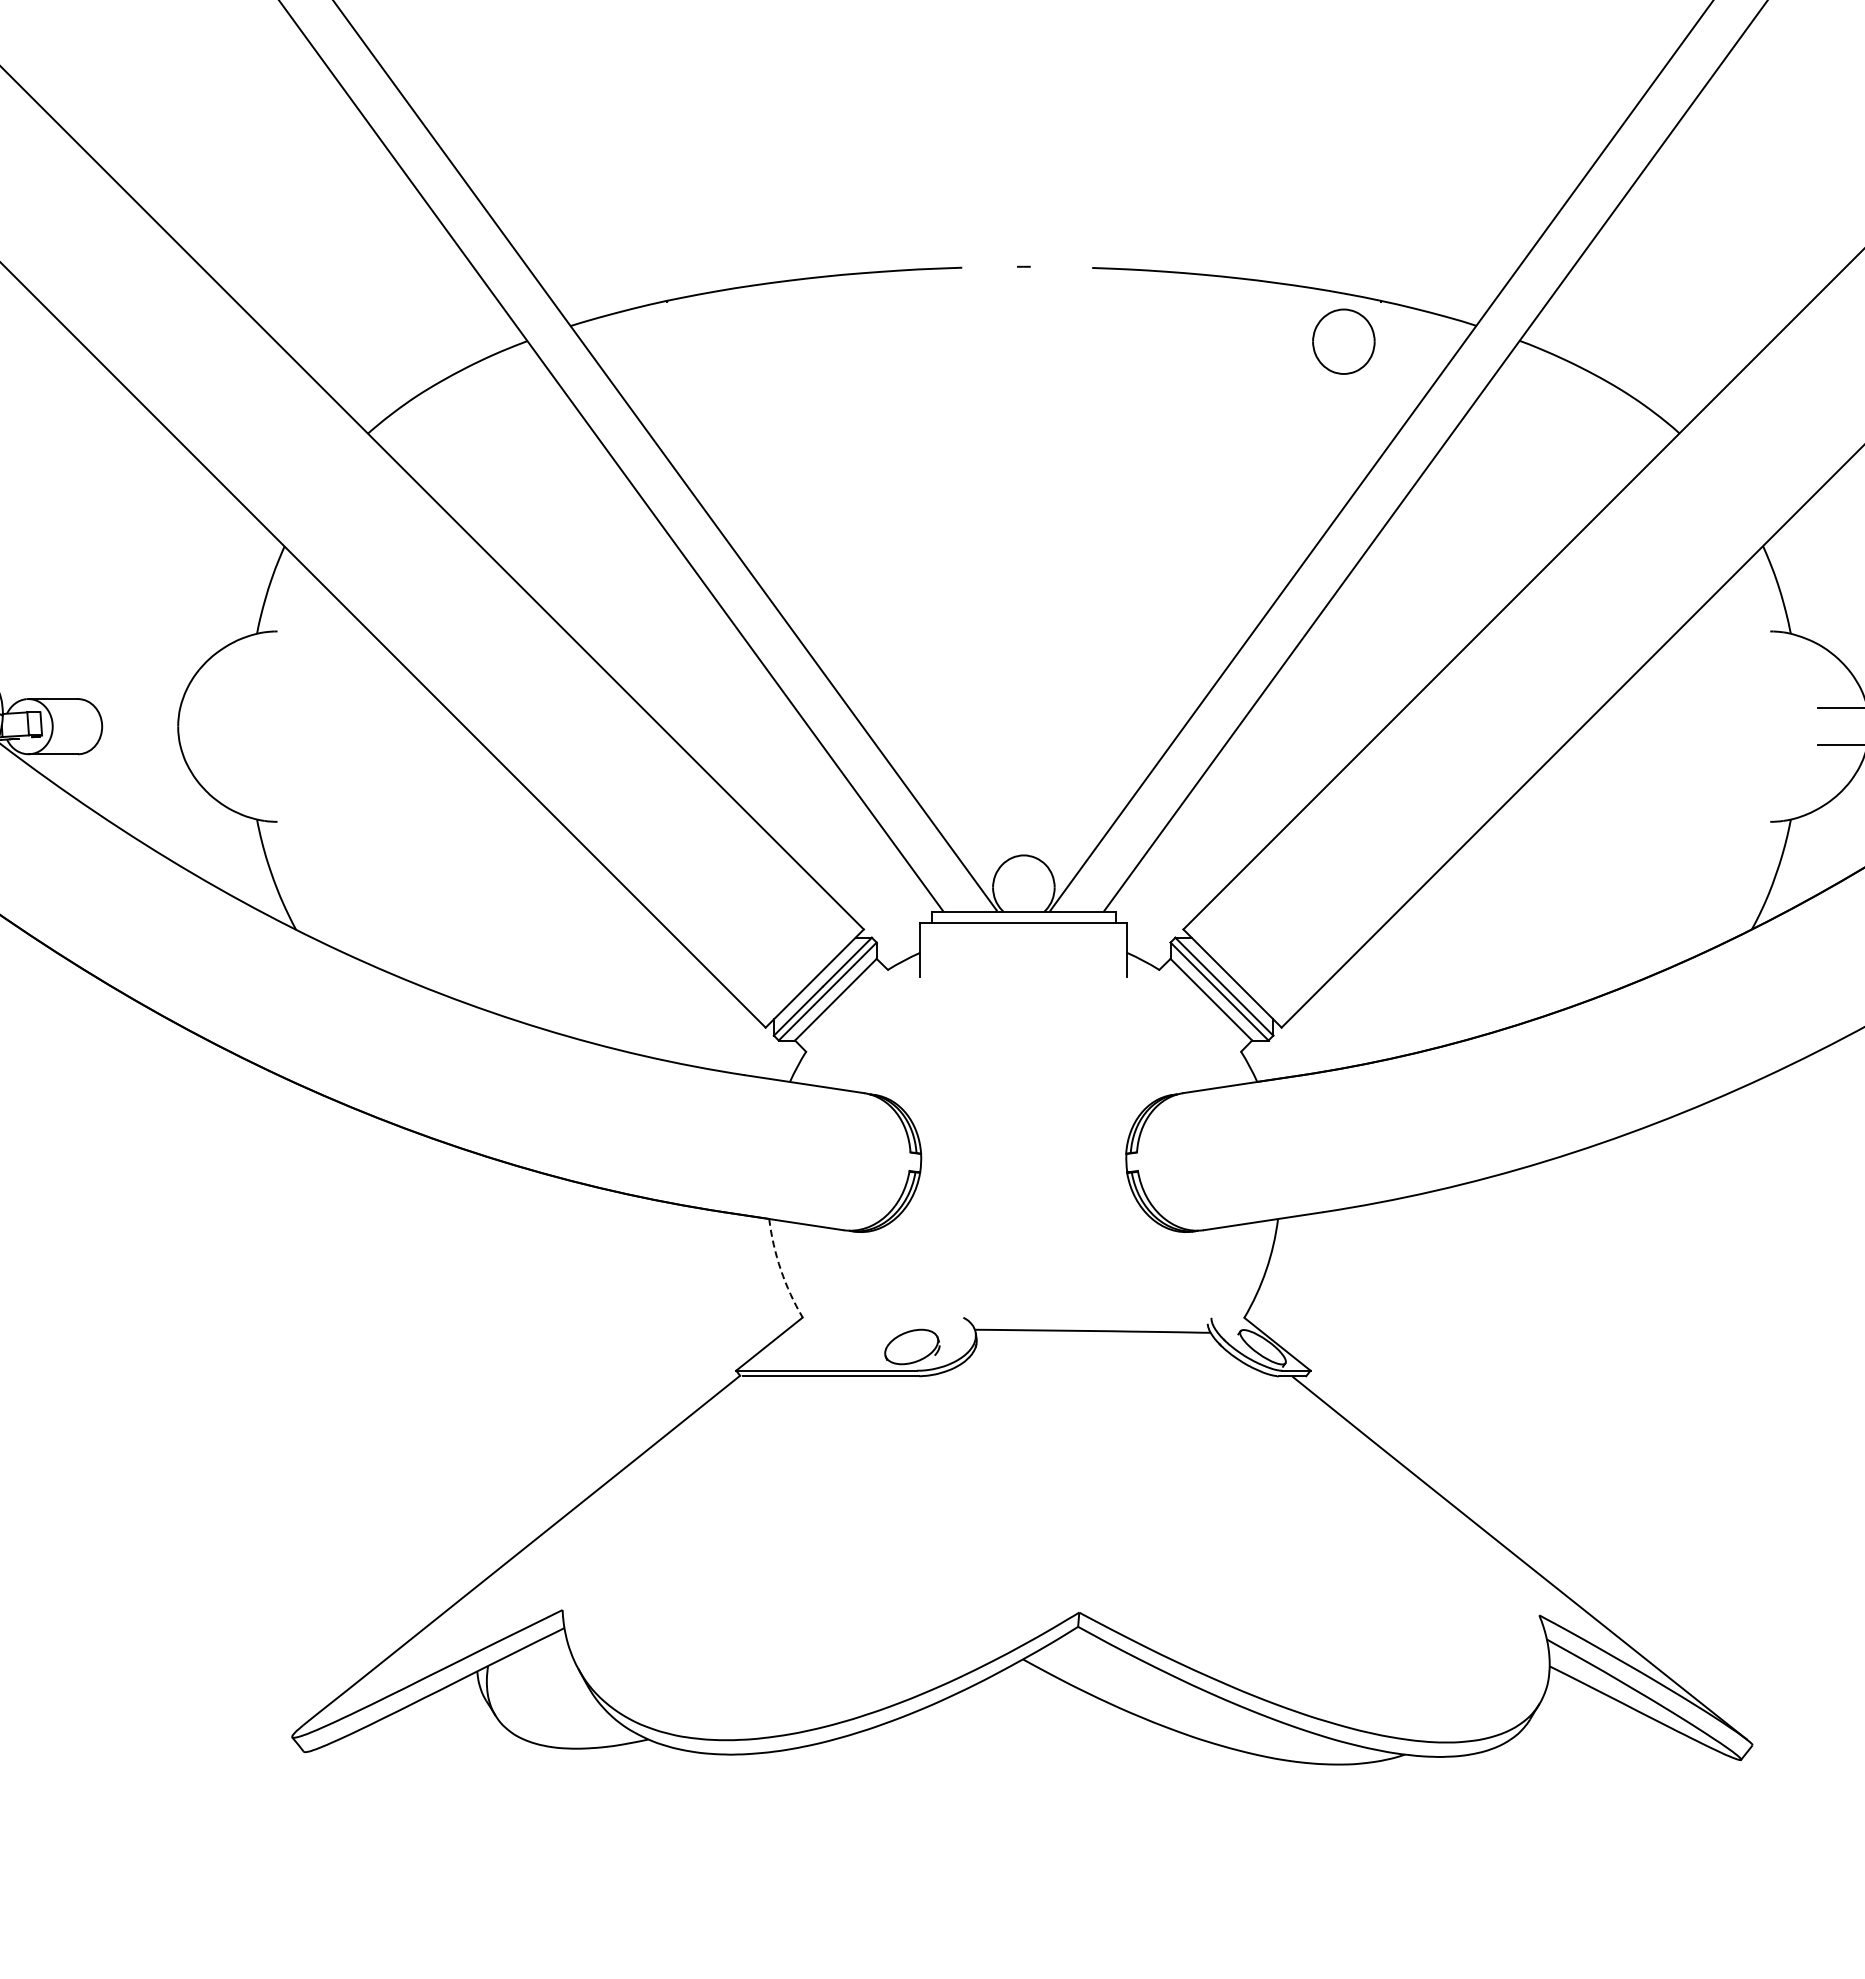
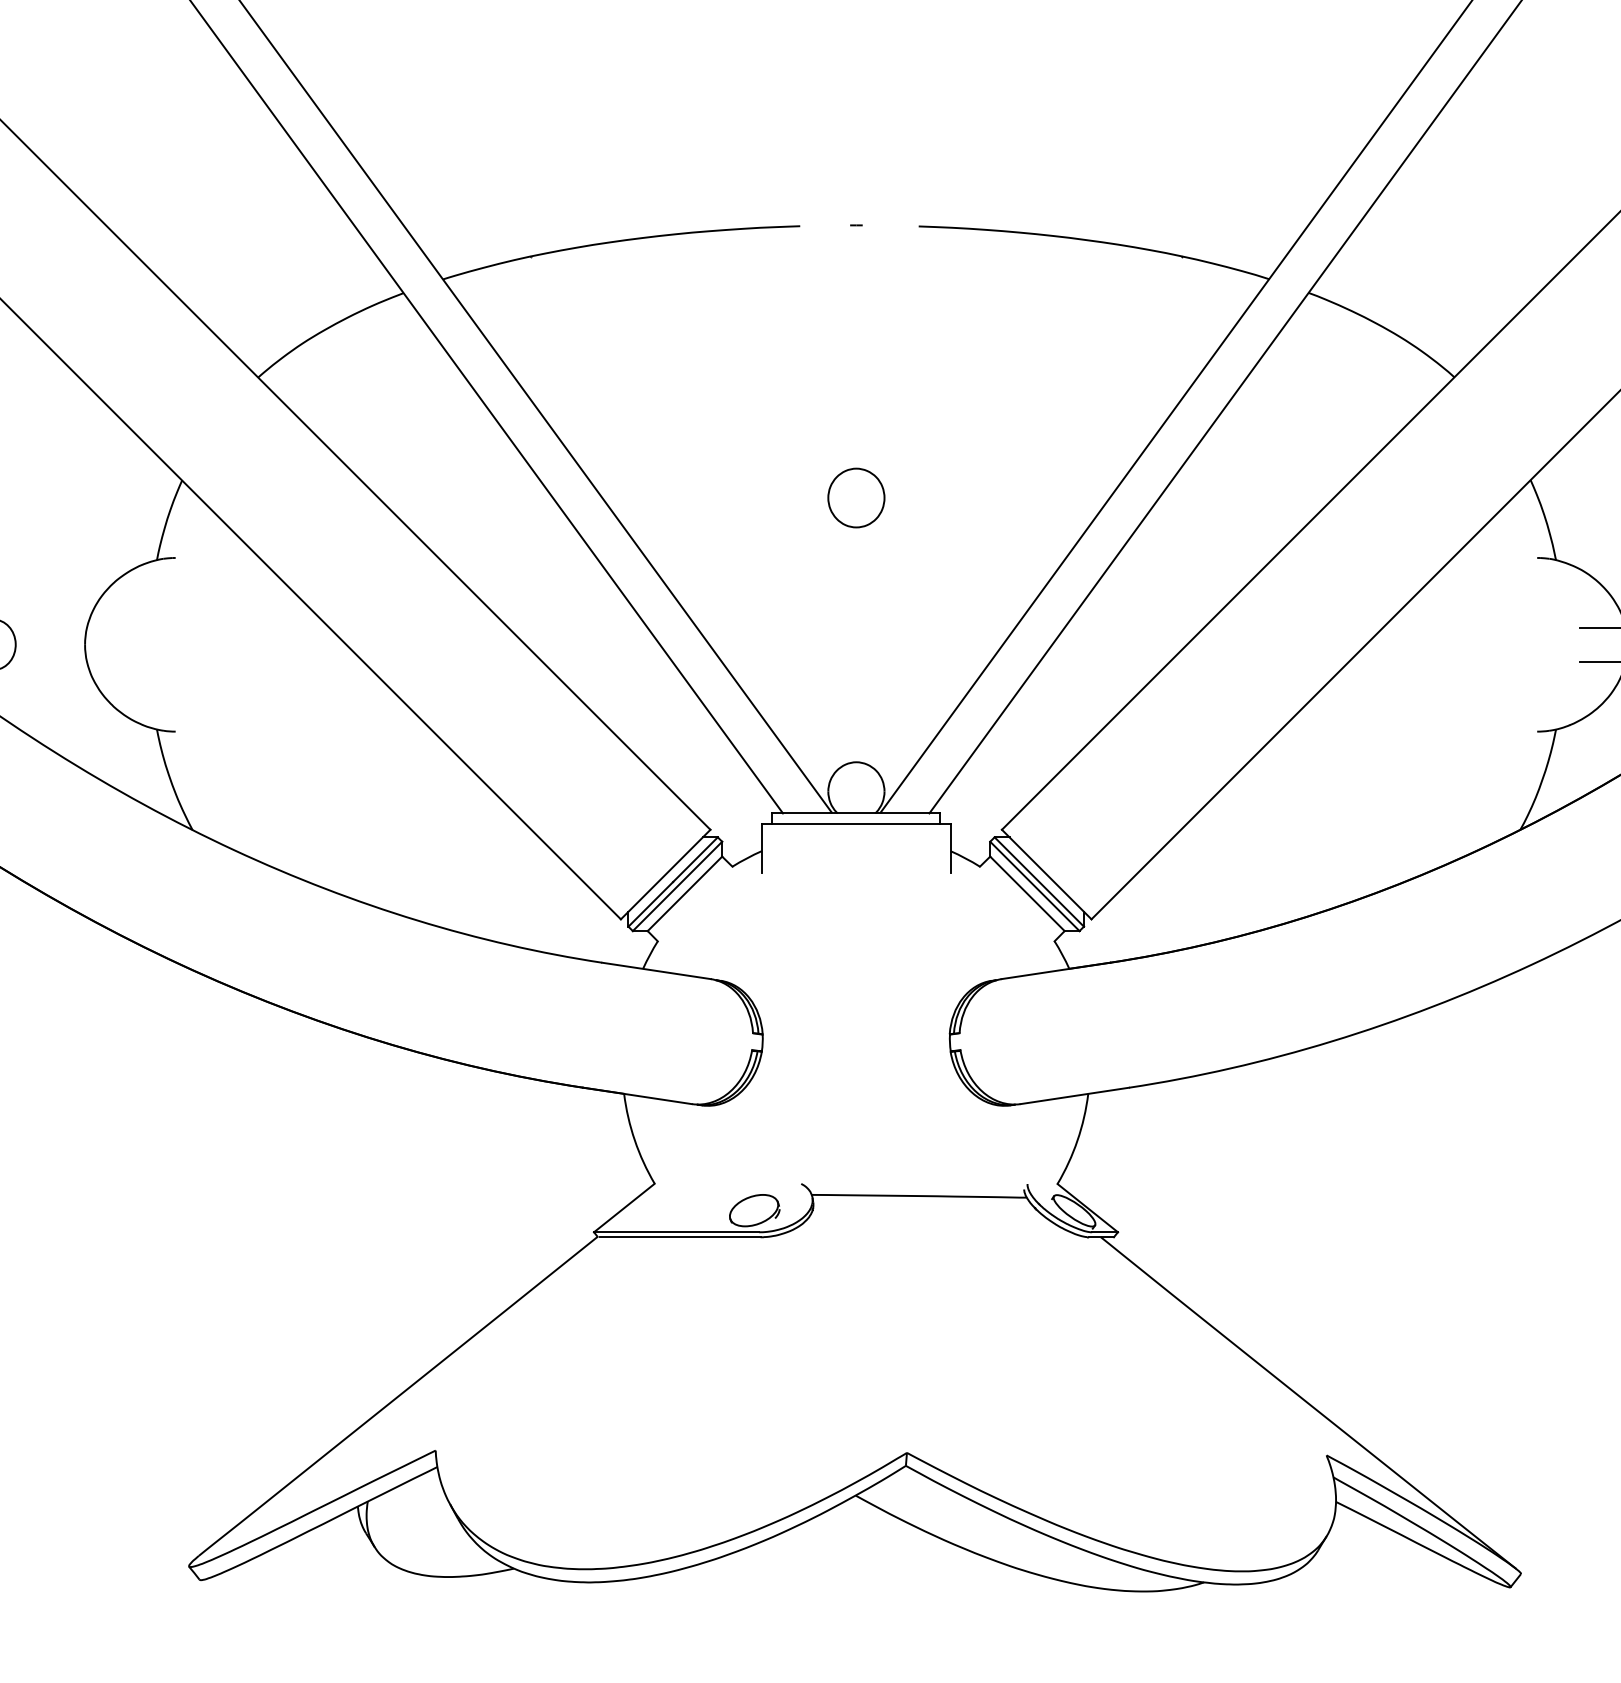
part: (1343, 341) -> (856, 497), moved
arc: (780, 1269) -> (634, 1139), dashed -> solid

